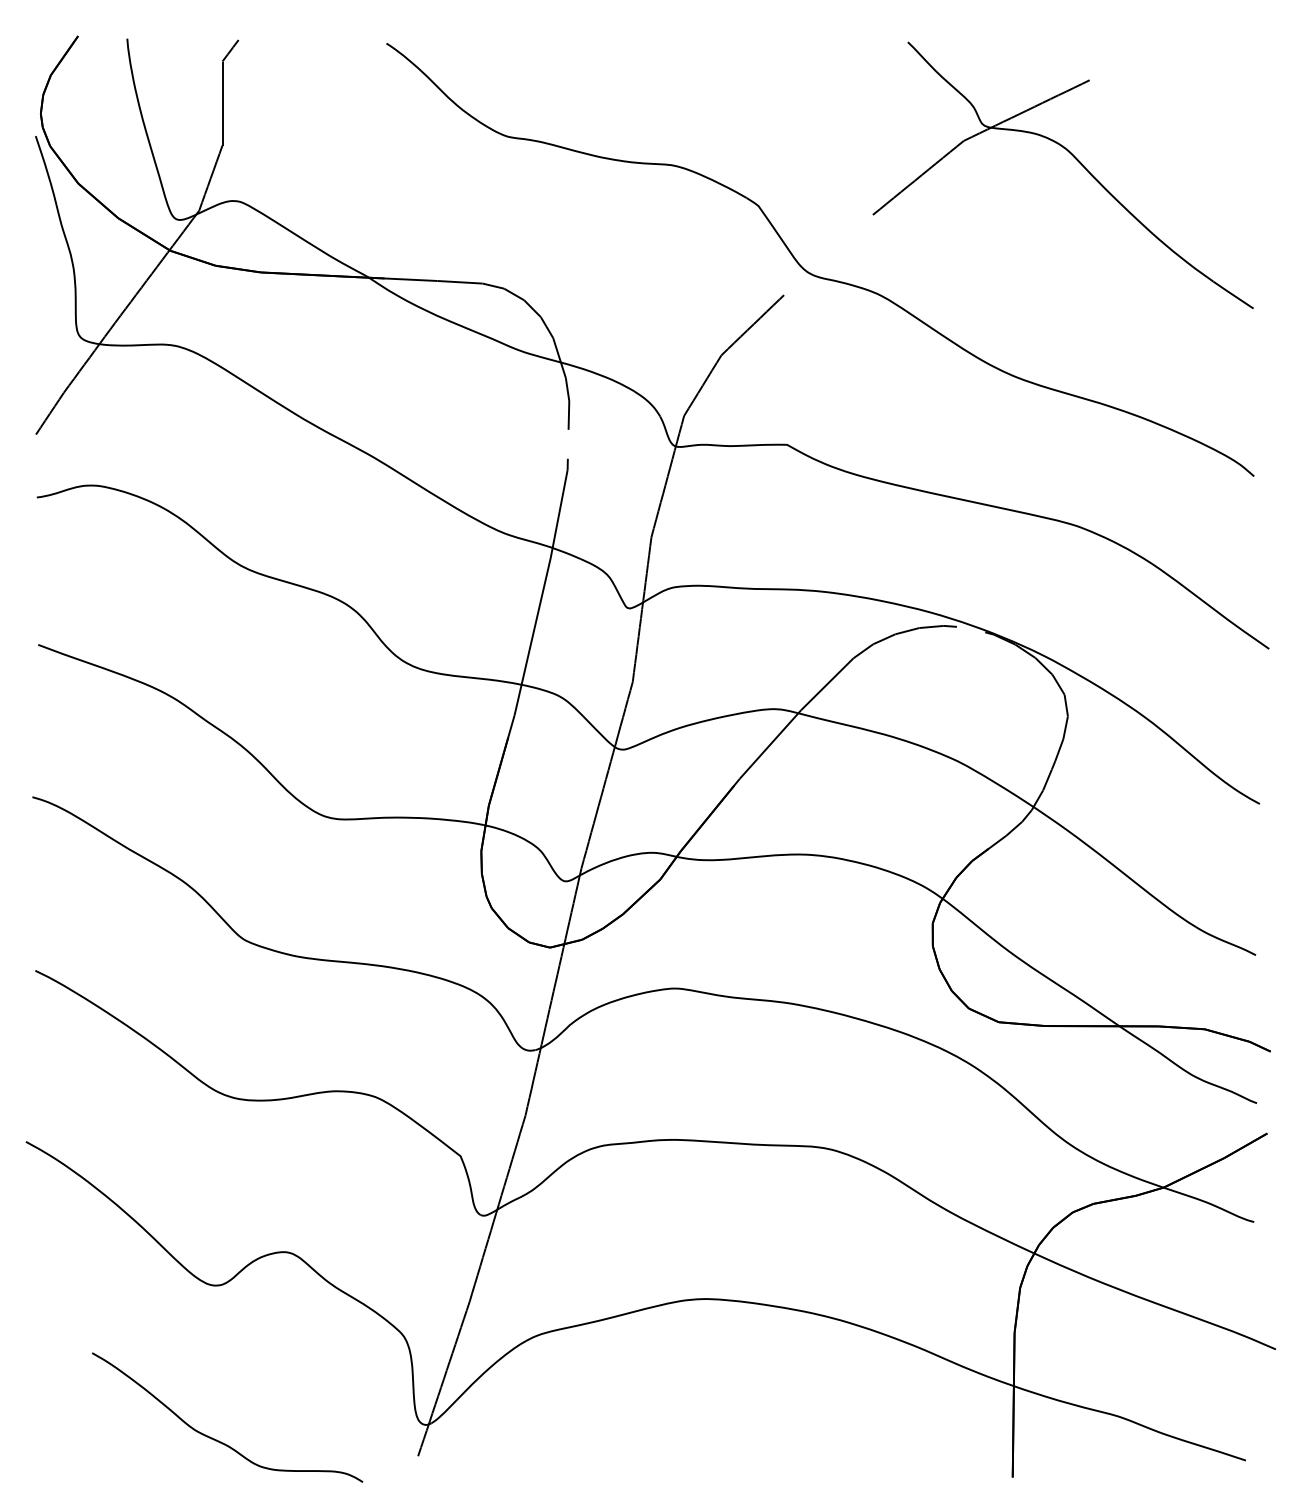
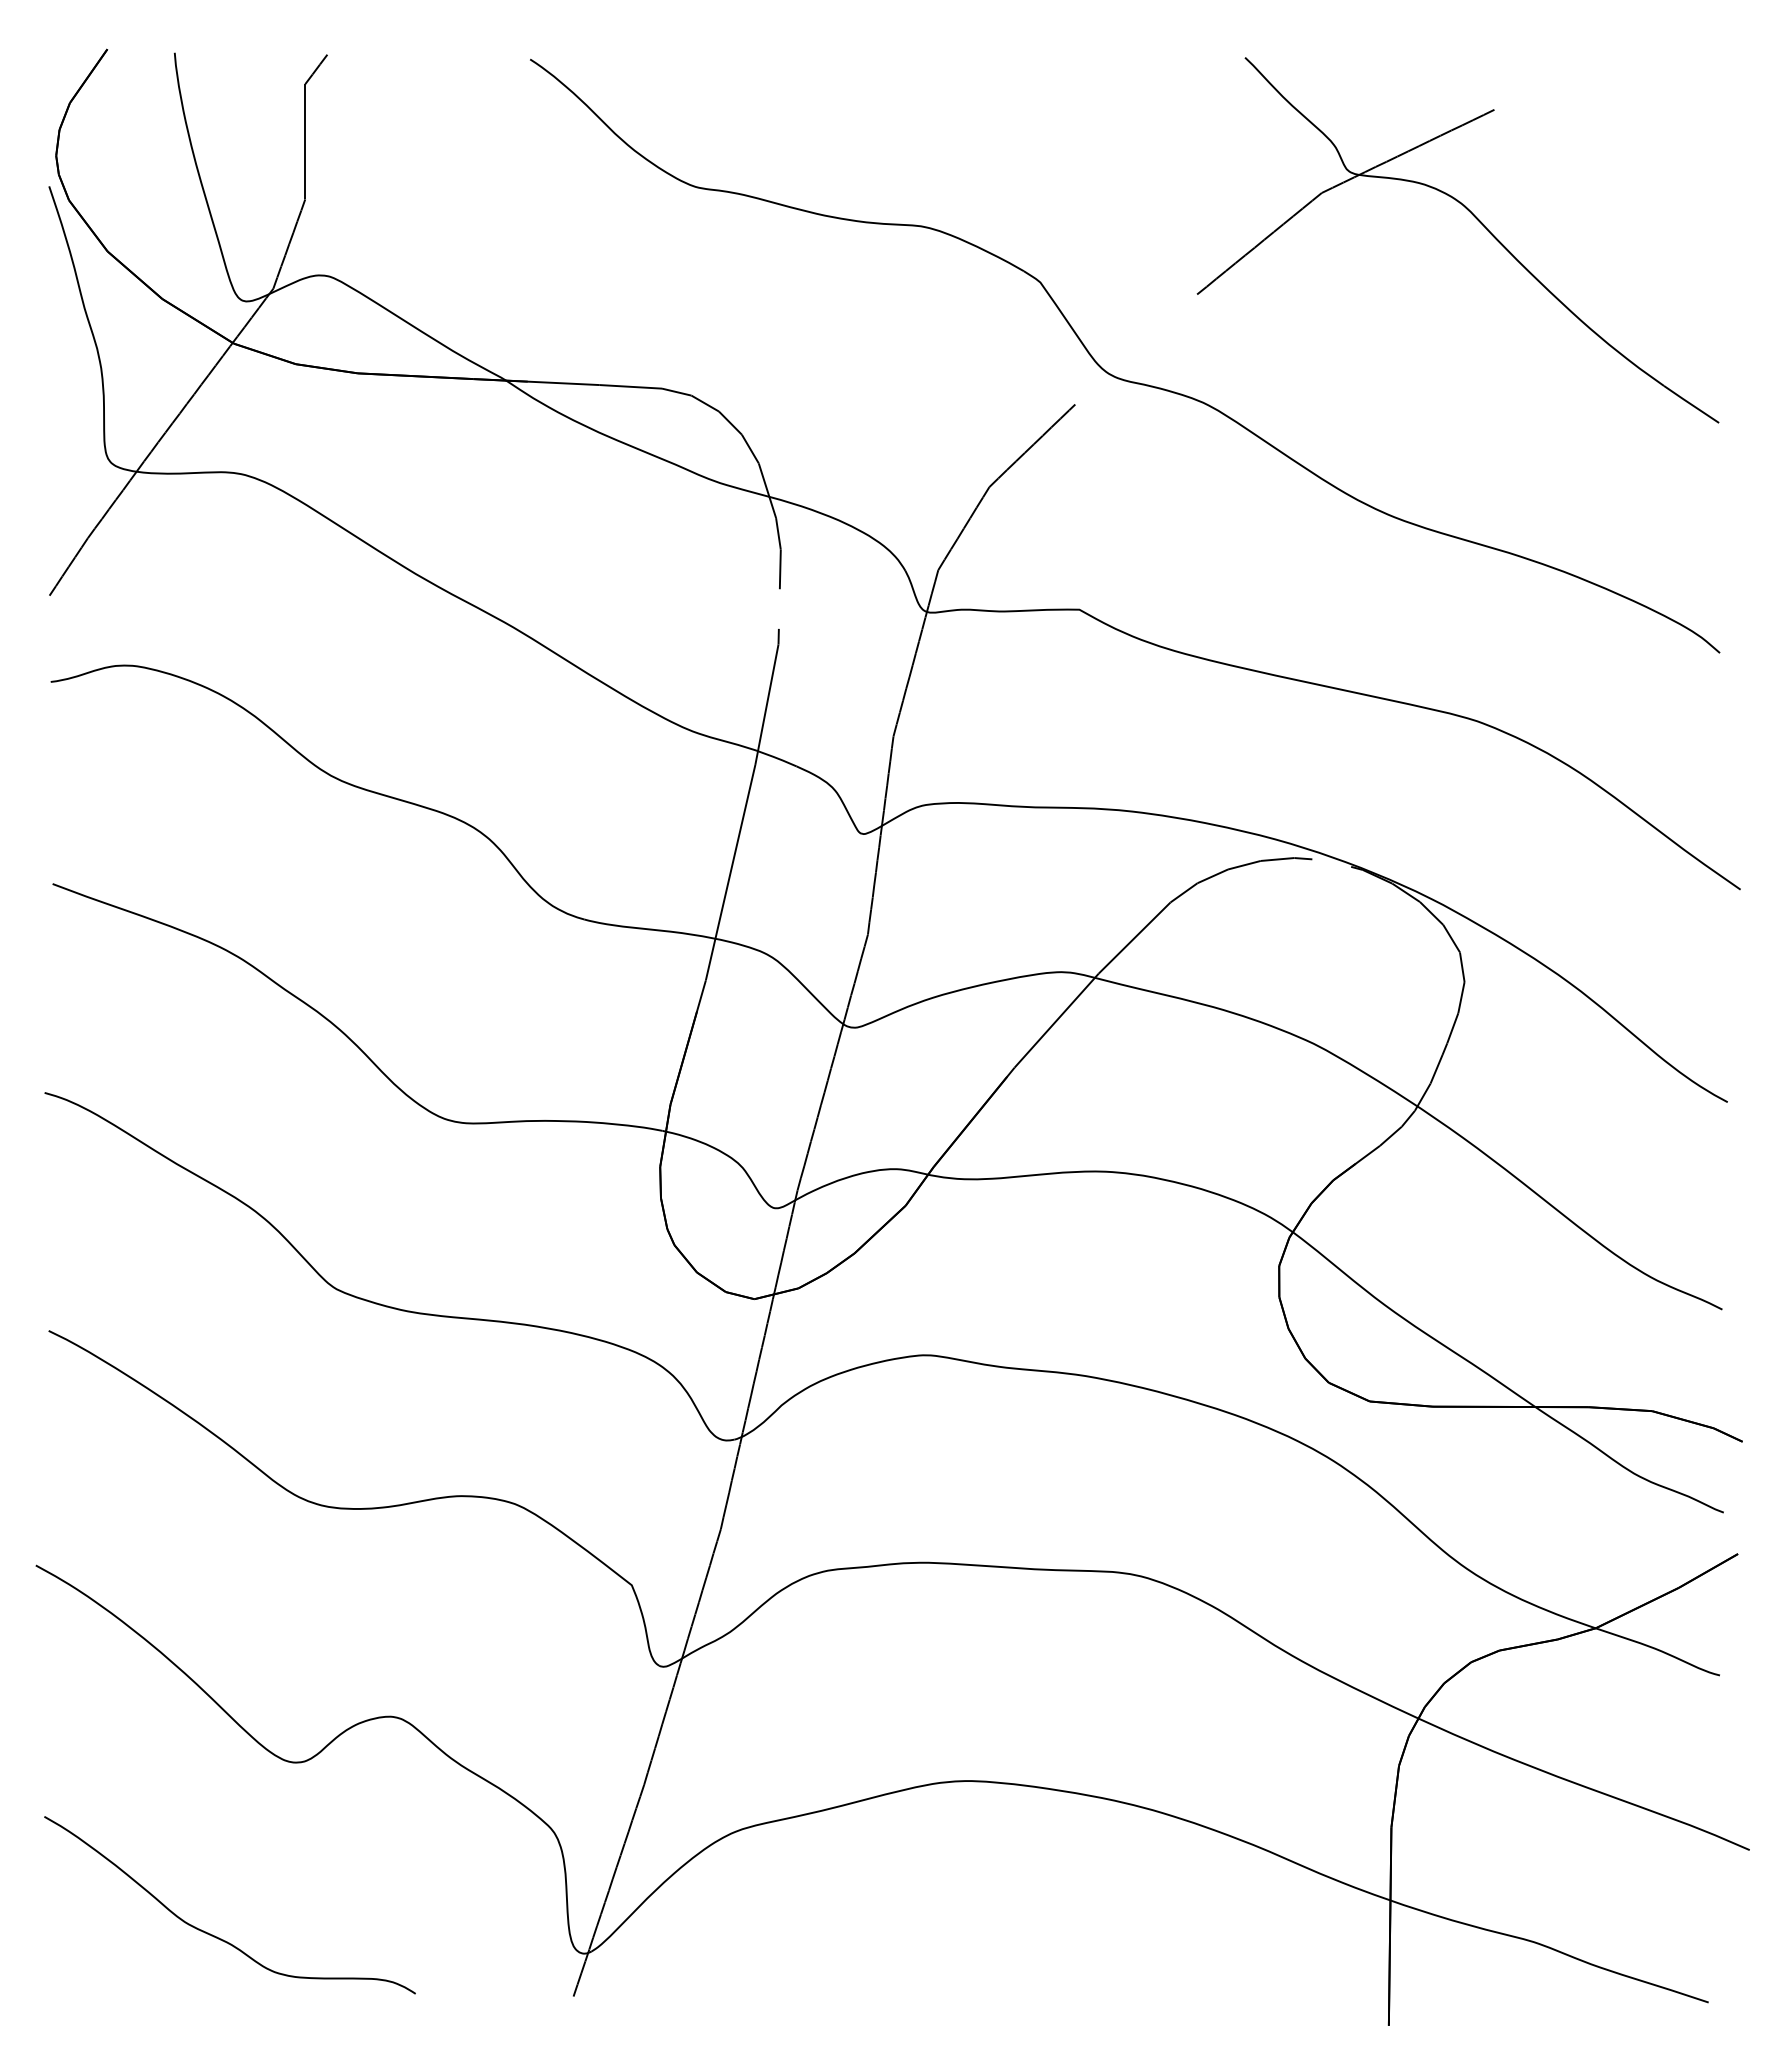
curve: (219, 1440) -> (218, 1936), moved

